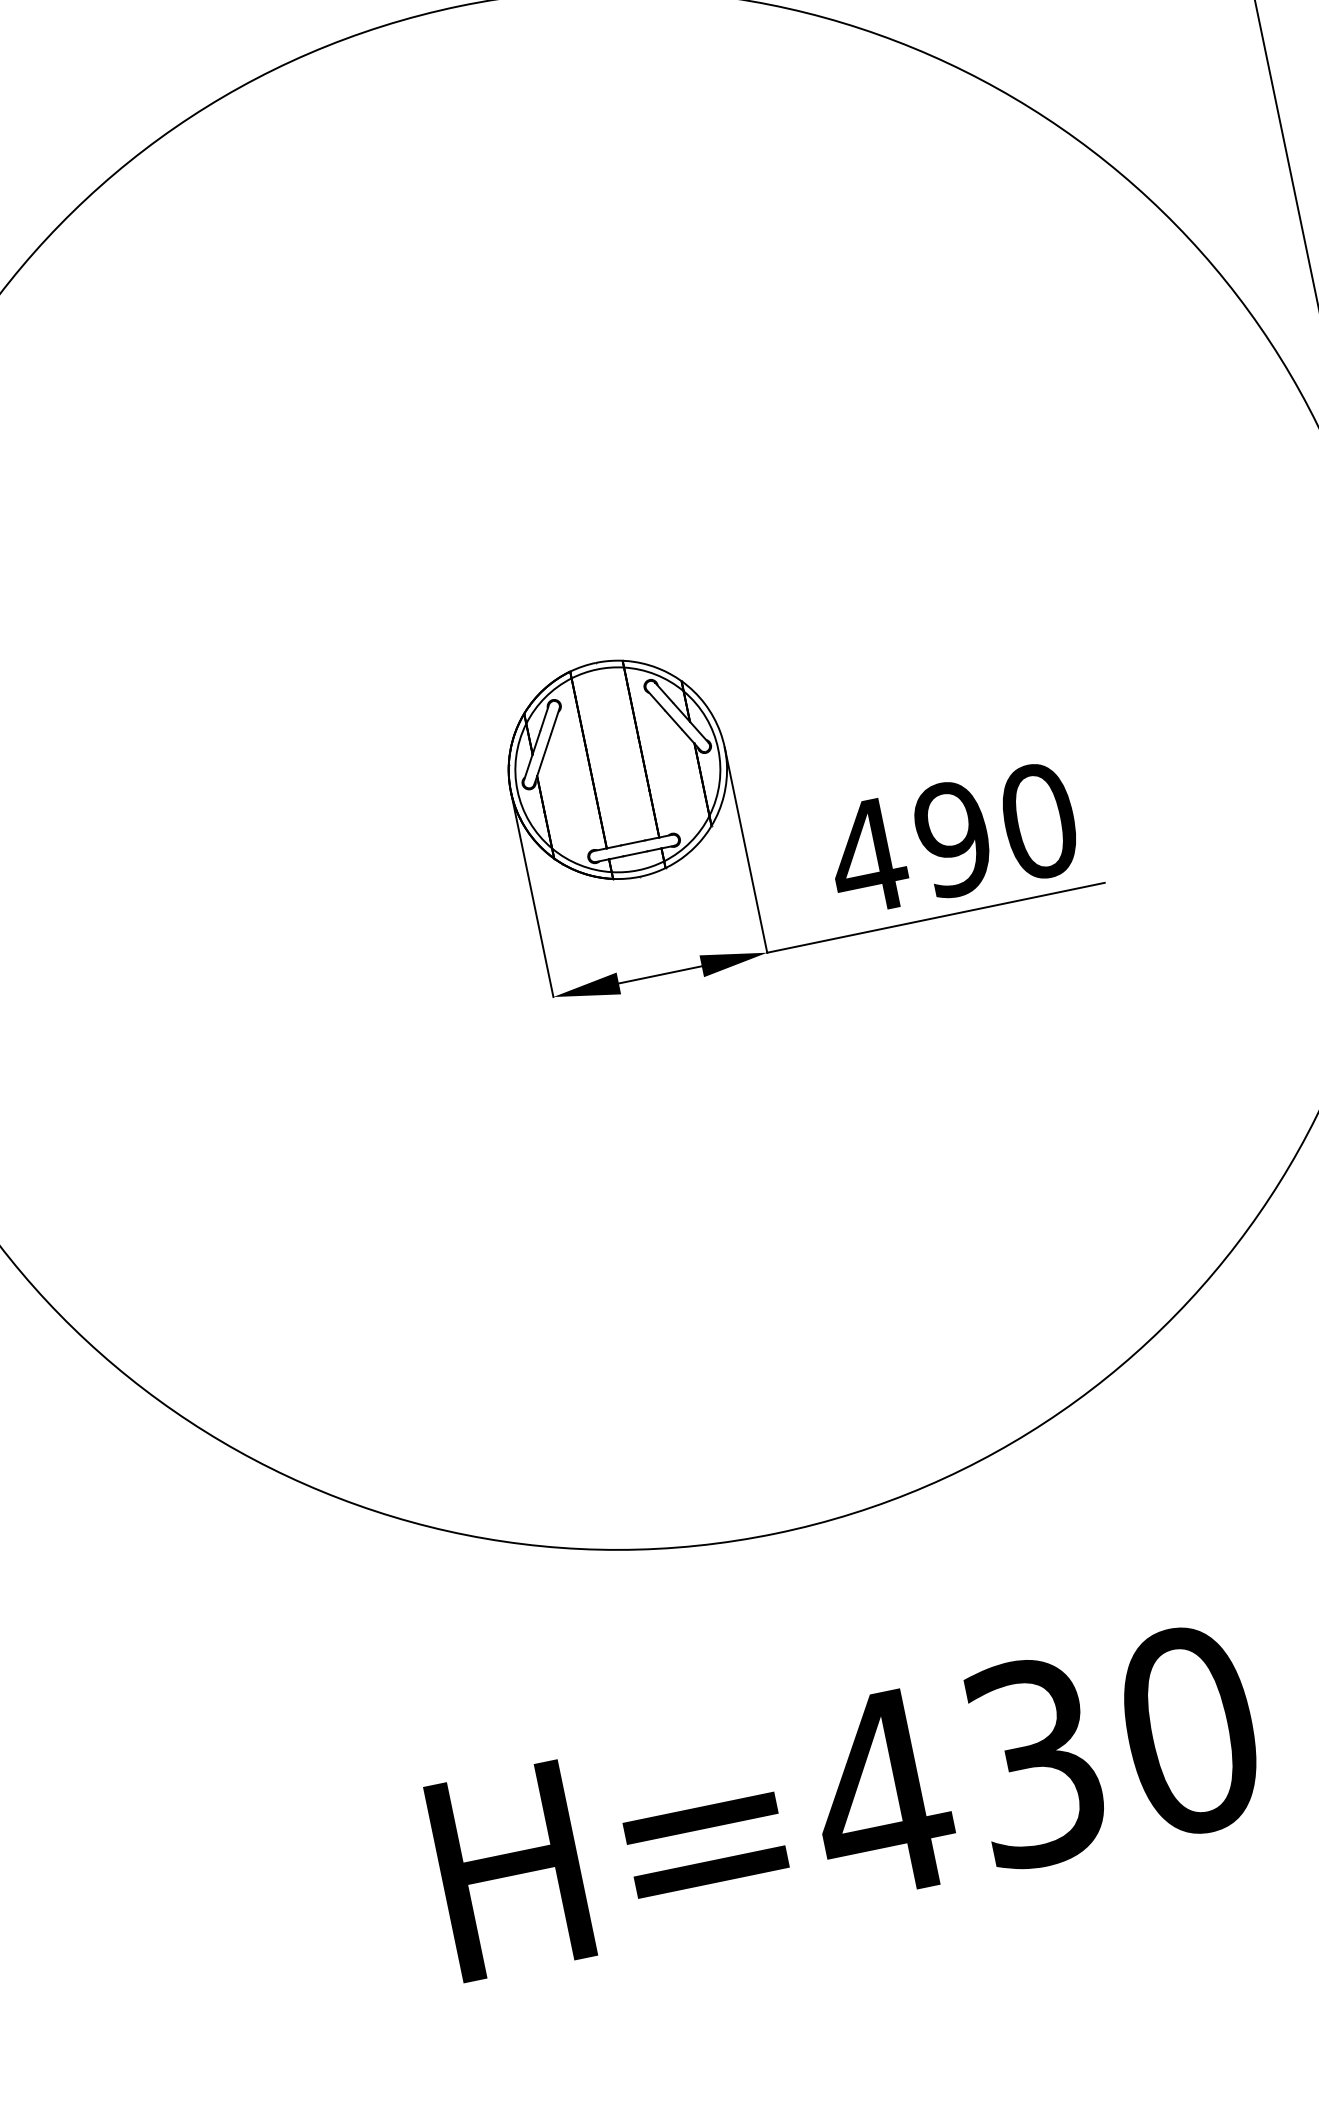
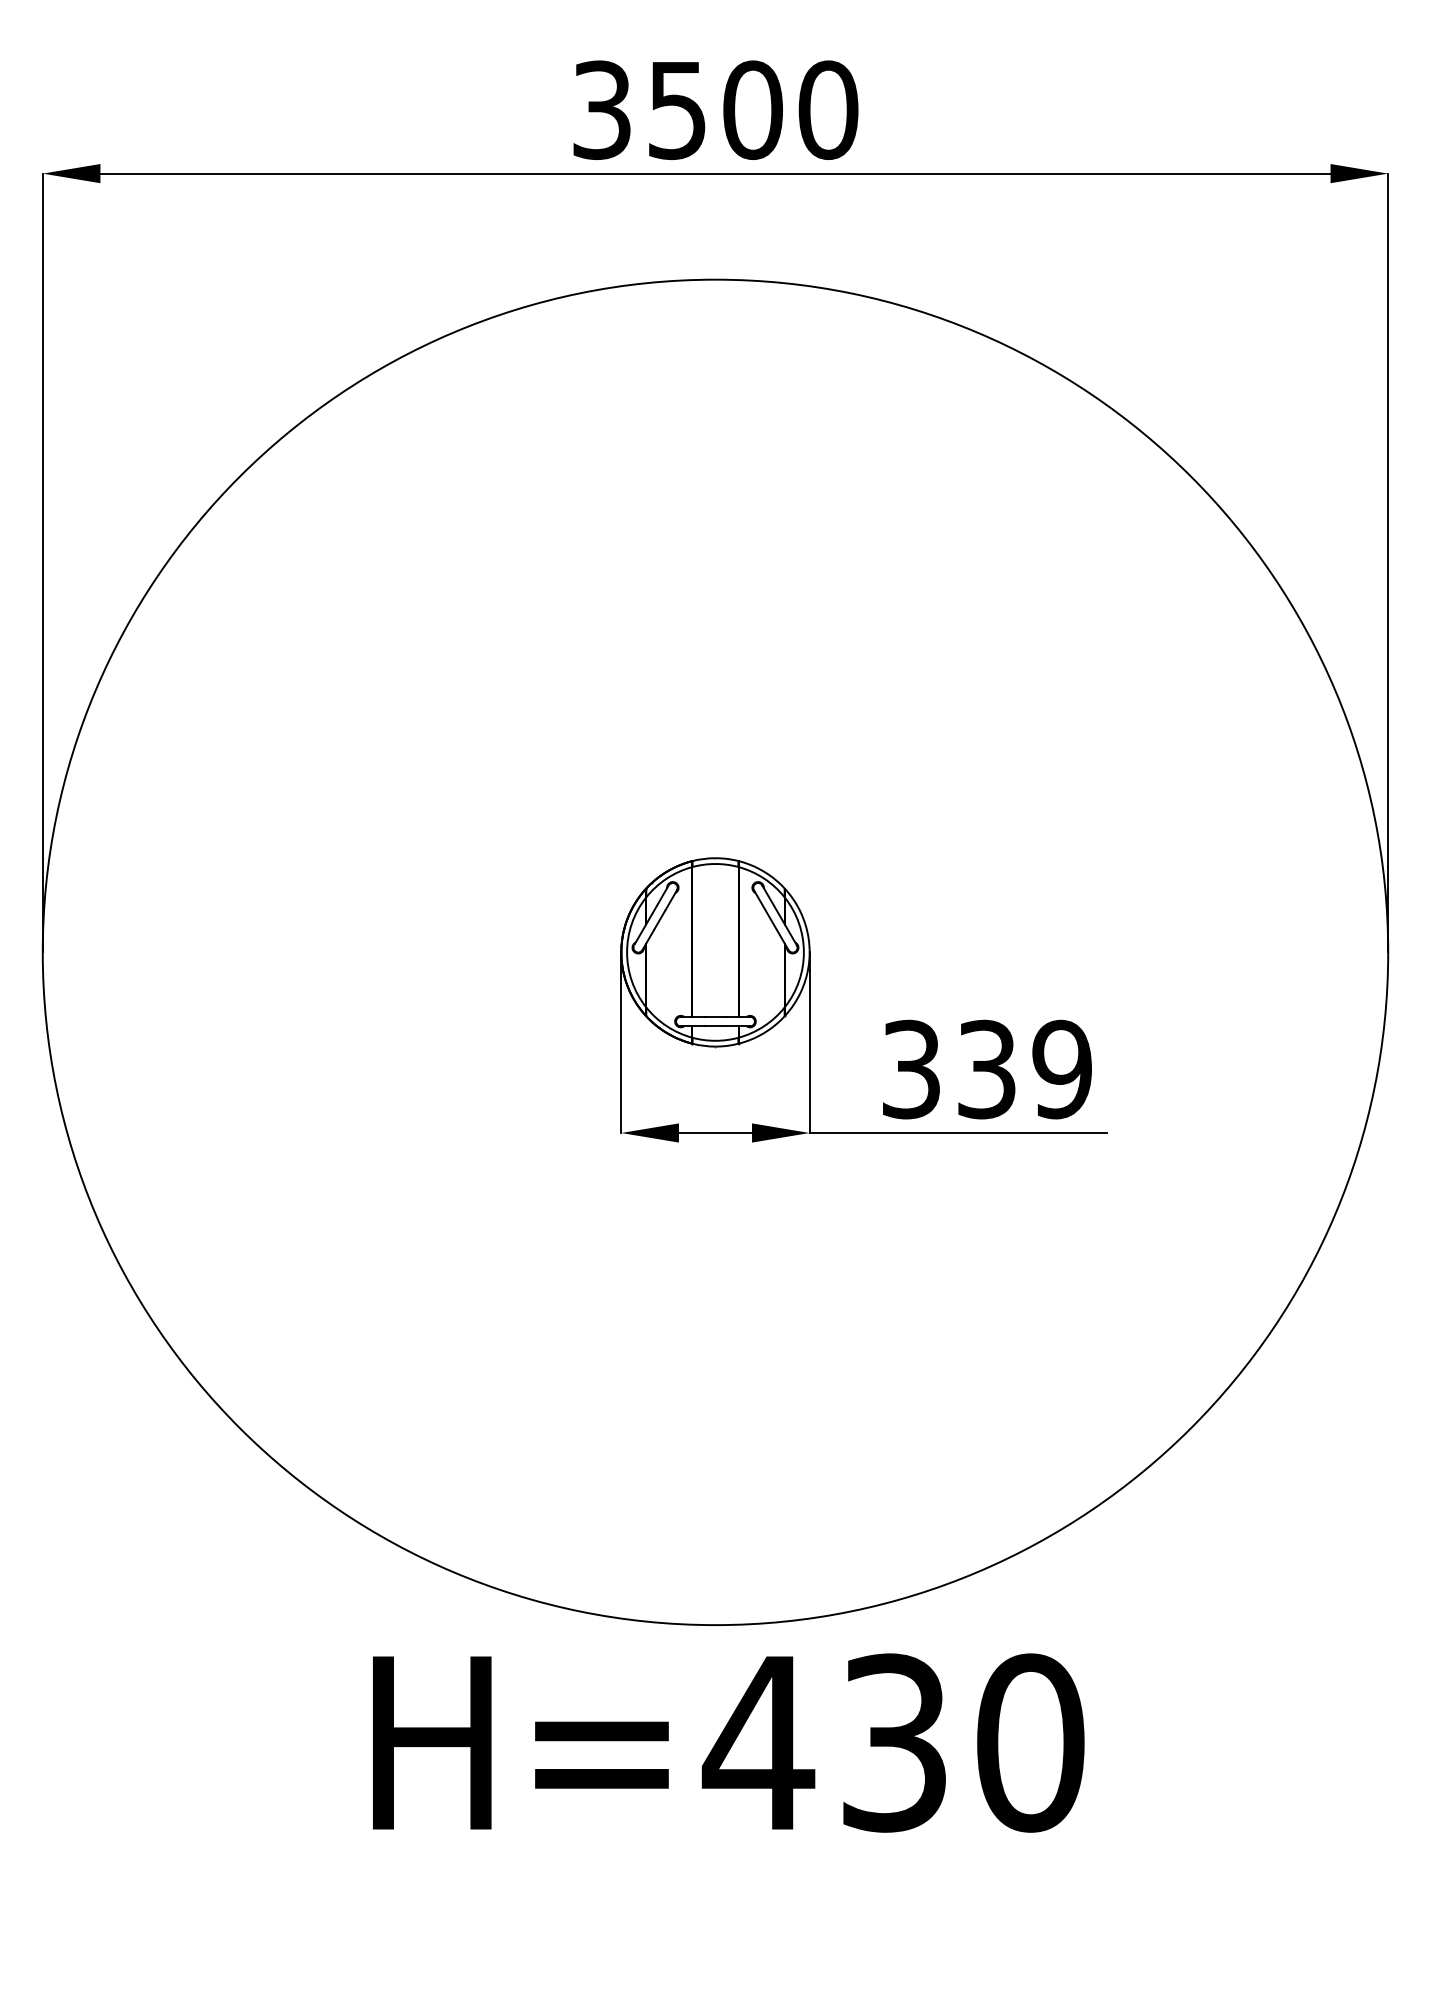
text: (951, 839) -> (985, 1069), 490 -> 339
text: (846, 1801) -> (728, 1742), moved

